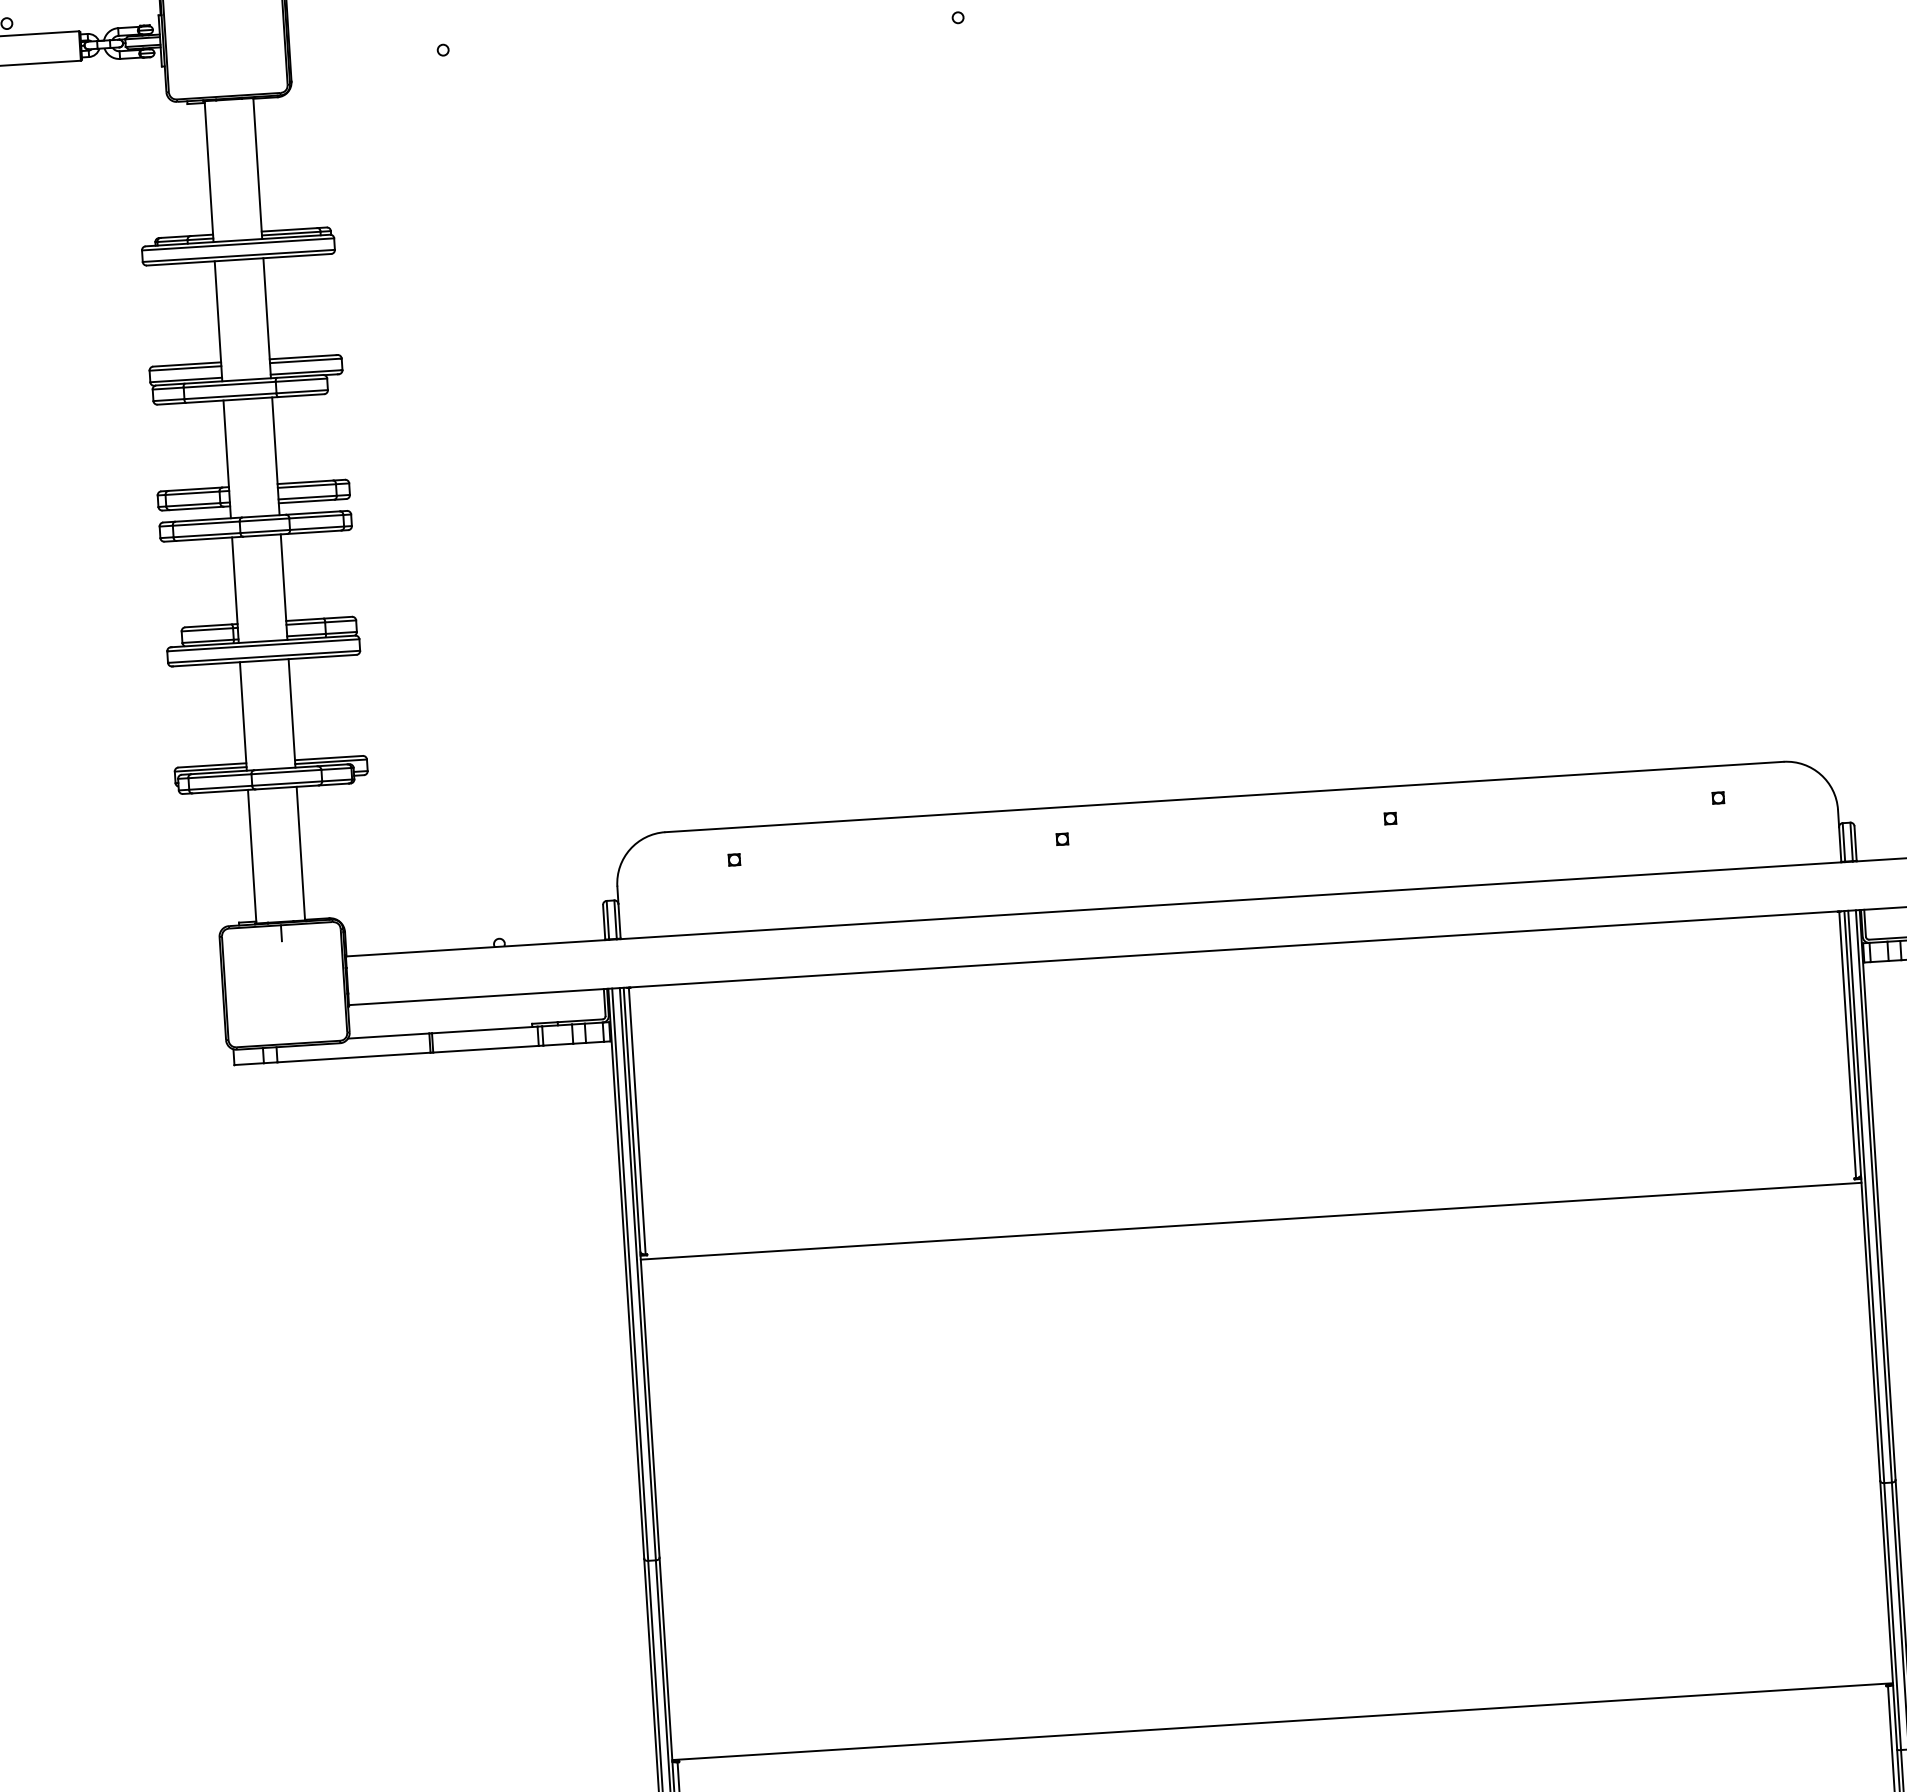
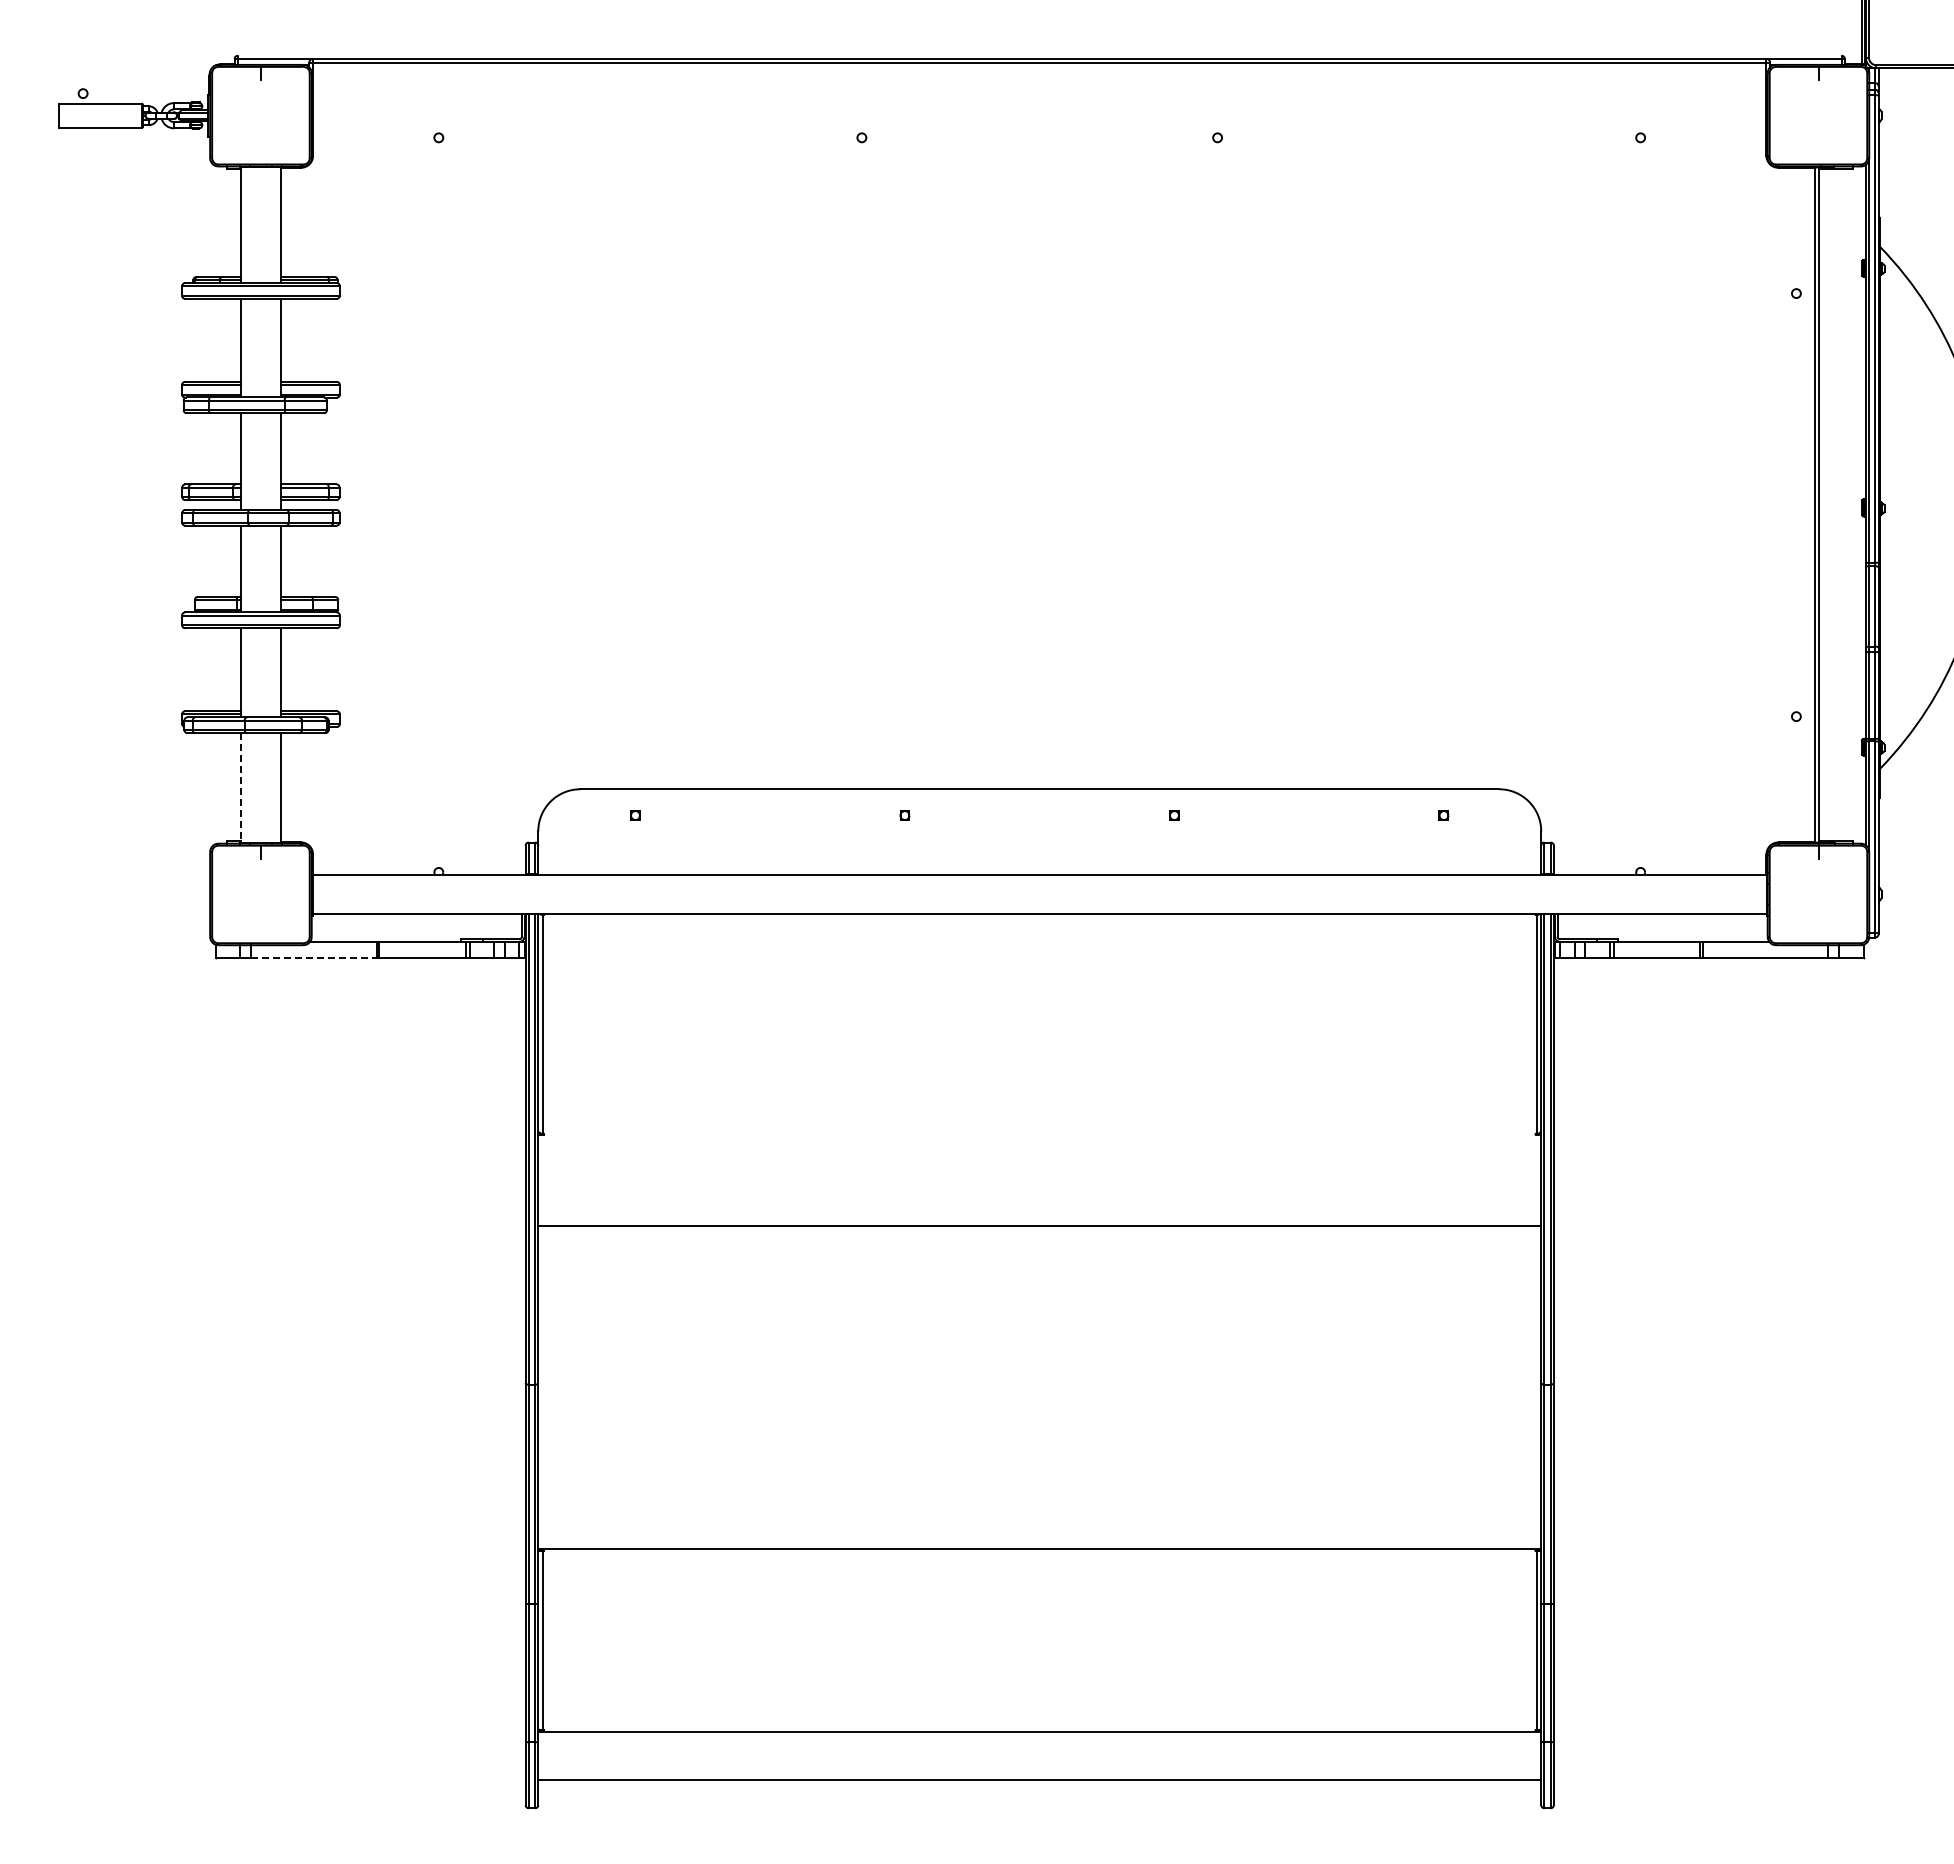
line: (251, 857) -> (240, 788), solid -> dashed
line: (353, 1057) -> (313, 957), solid -> dashed
line: (1250, 1220) -> (1039, 1225), moved

